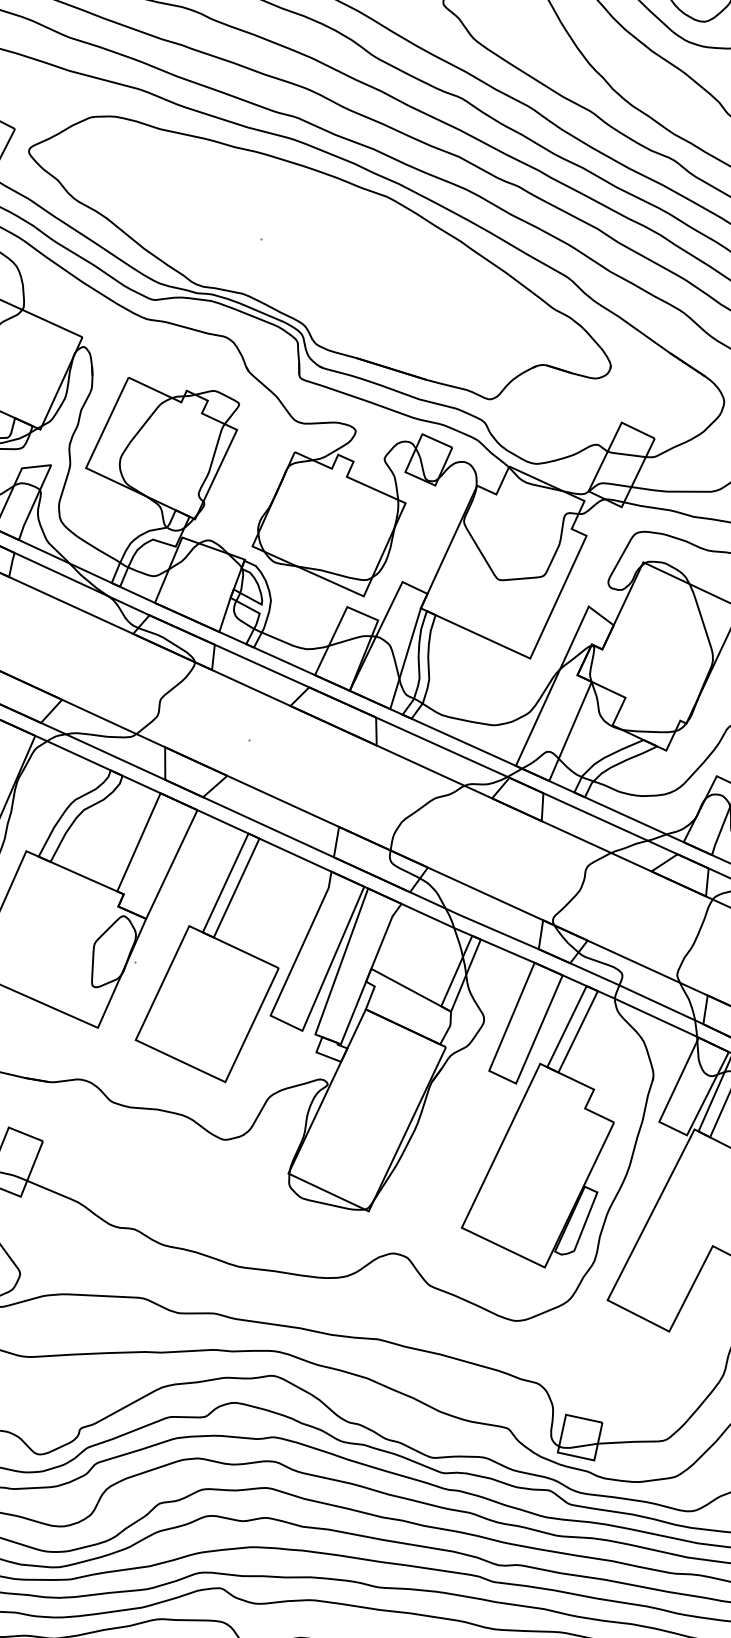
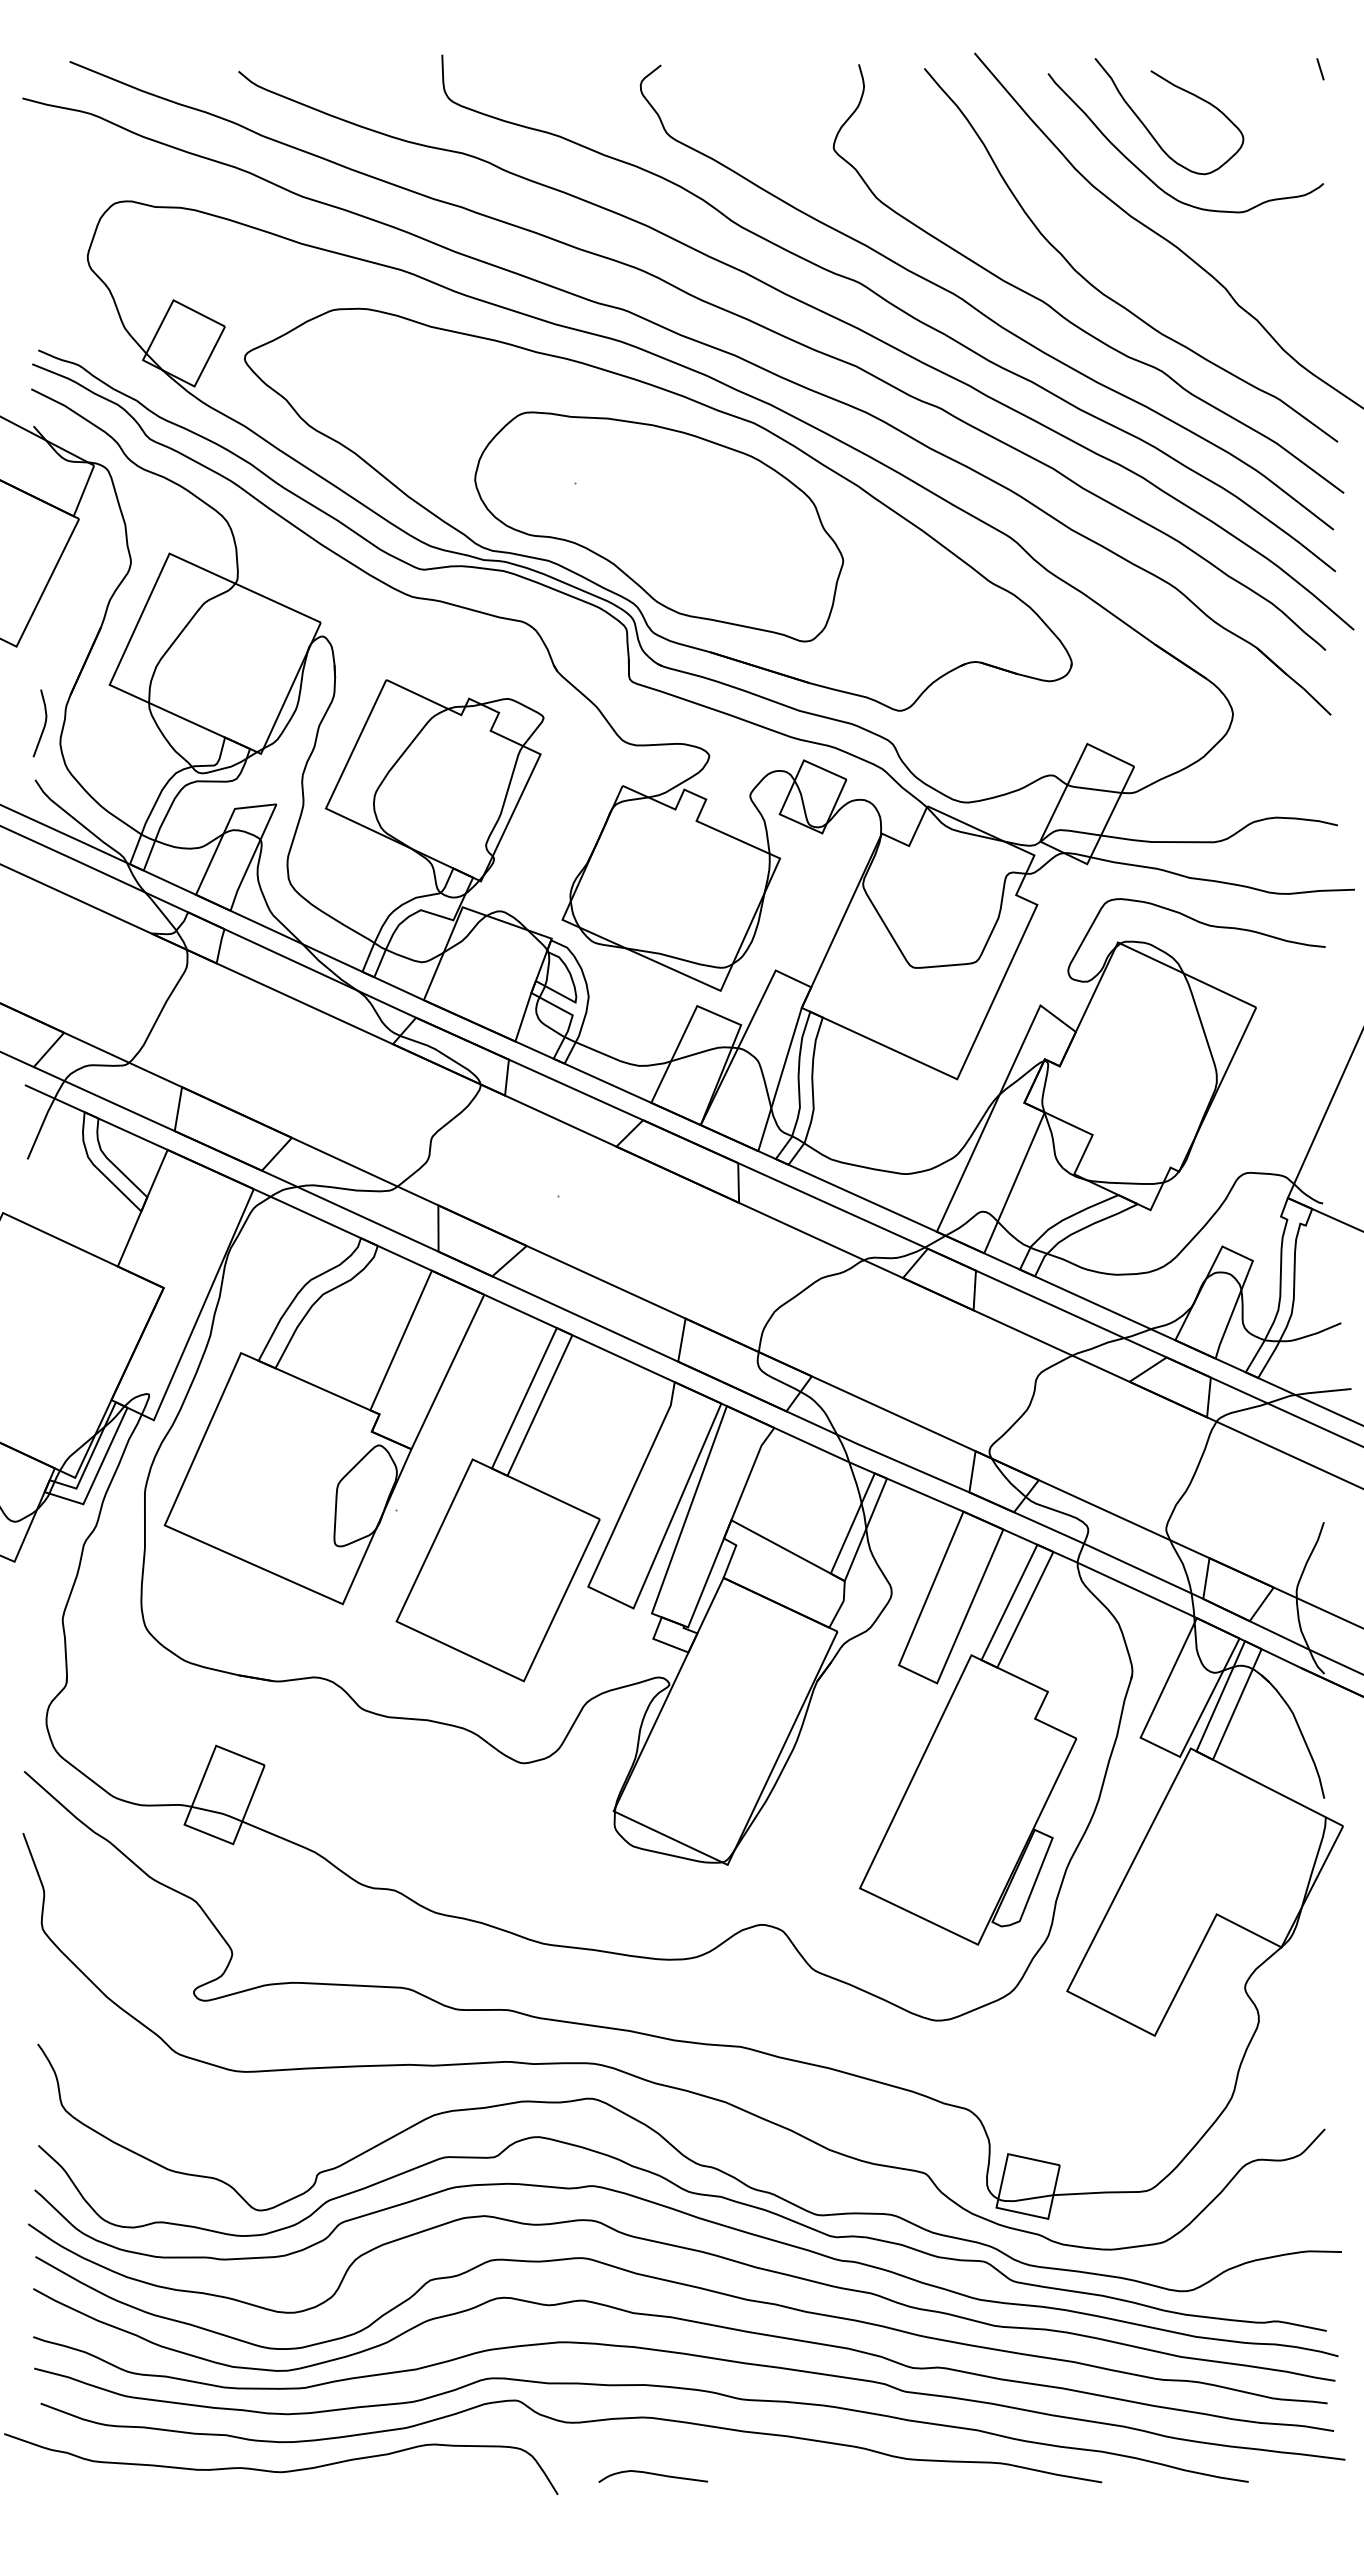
part: (320, 269) -> (659, 526), added

